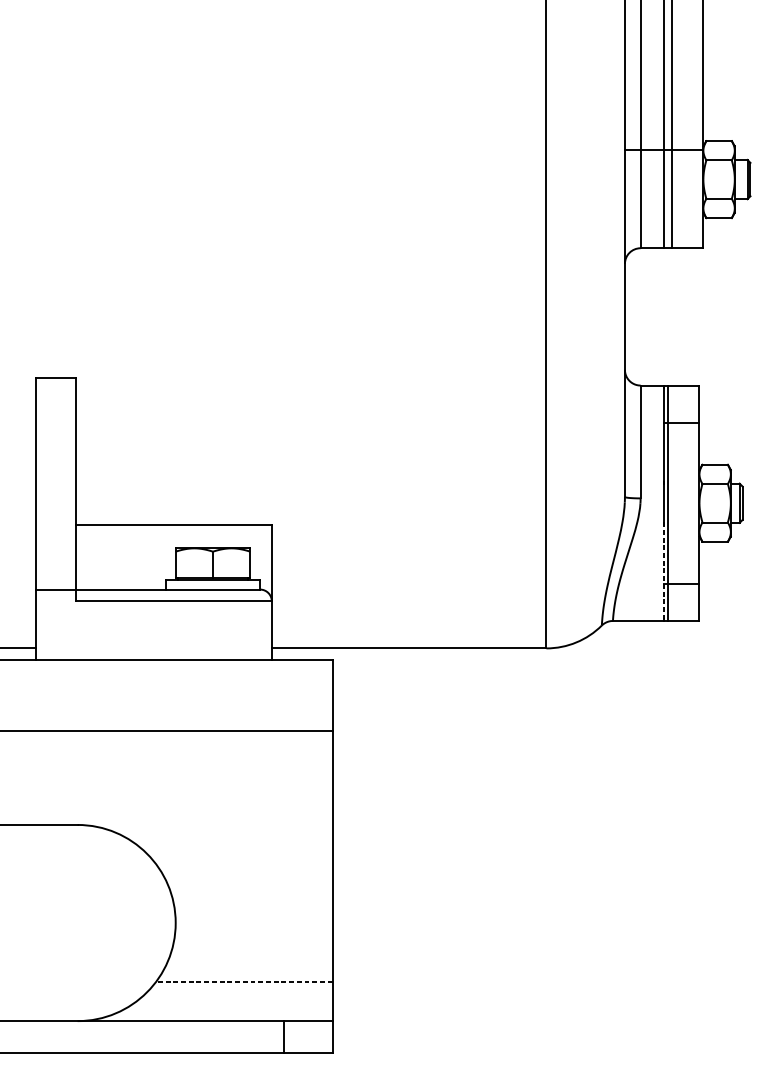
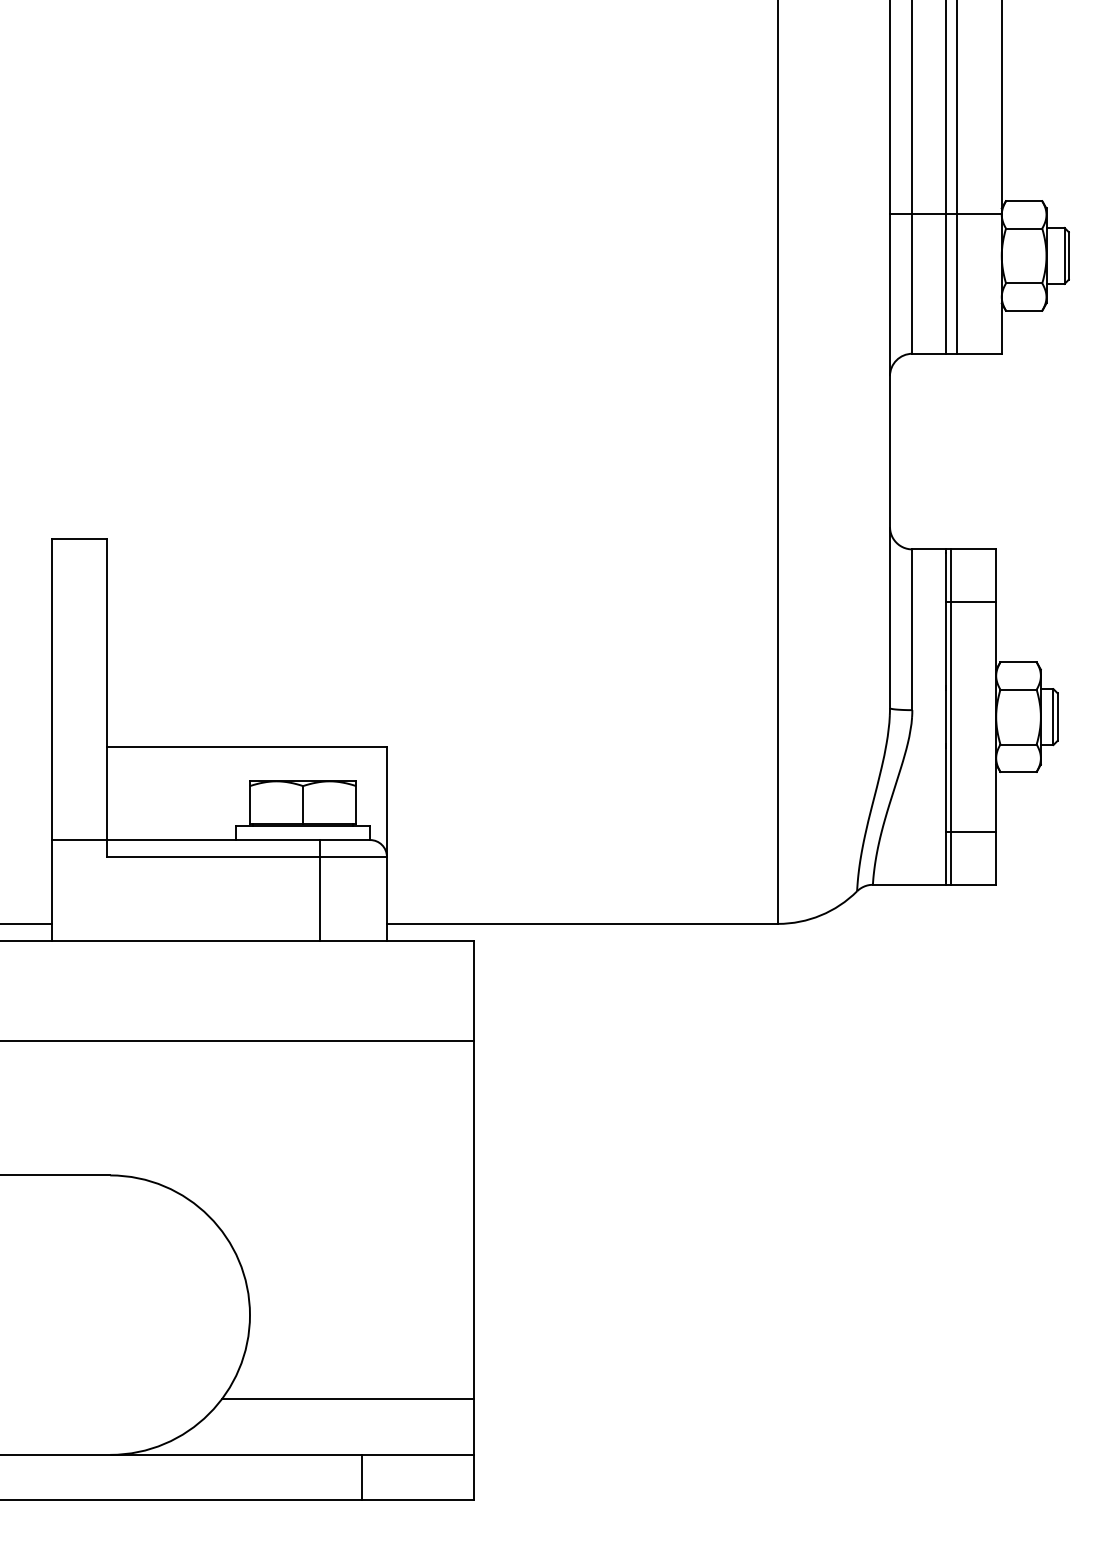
line: (663, 570) -> (945, 812), dashed -> solid
line: (224, 624) -> (319, 890), added
line: (244, 982) -> (347, 1399), dashed -> solid
line: (283, 1036) -> (361, 1476), moved

